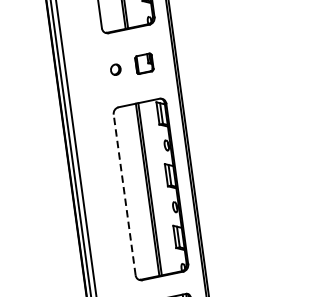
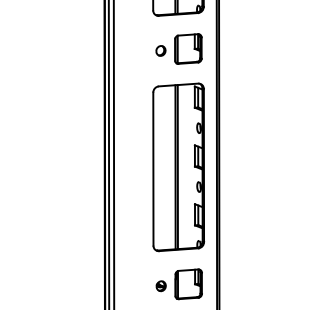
part: (144, 63) -> (188, 48), size x1.67
line: (124, 194) -> (153, 168), dashed -> solid

